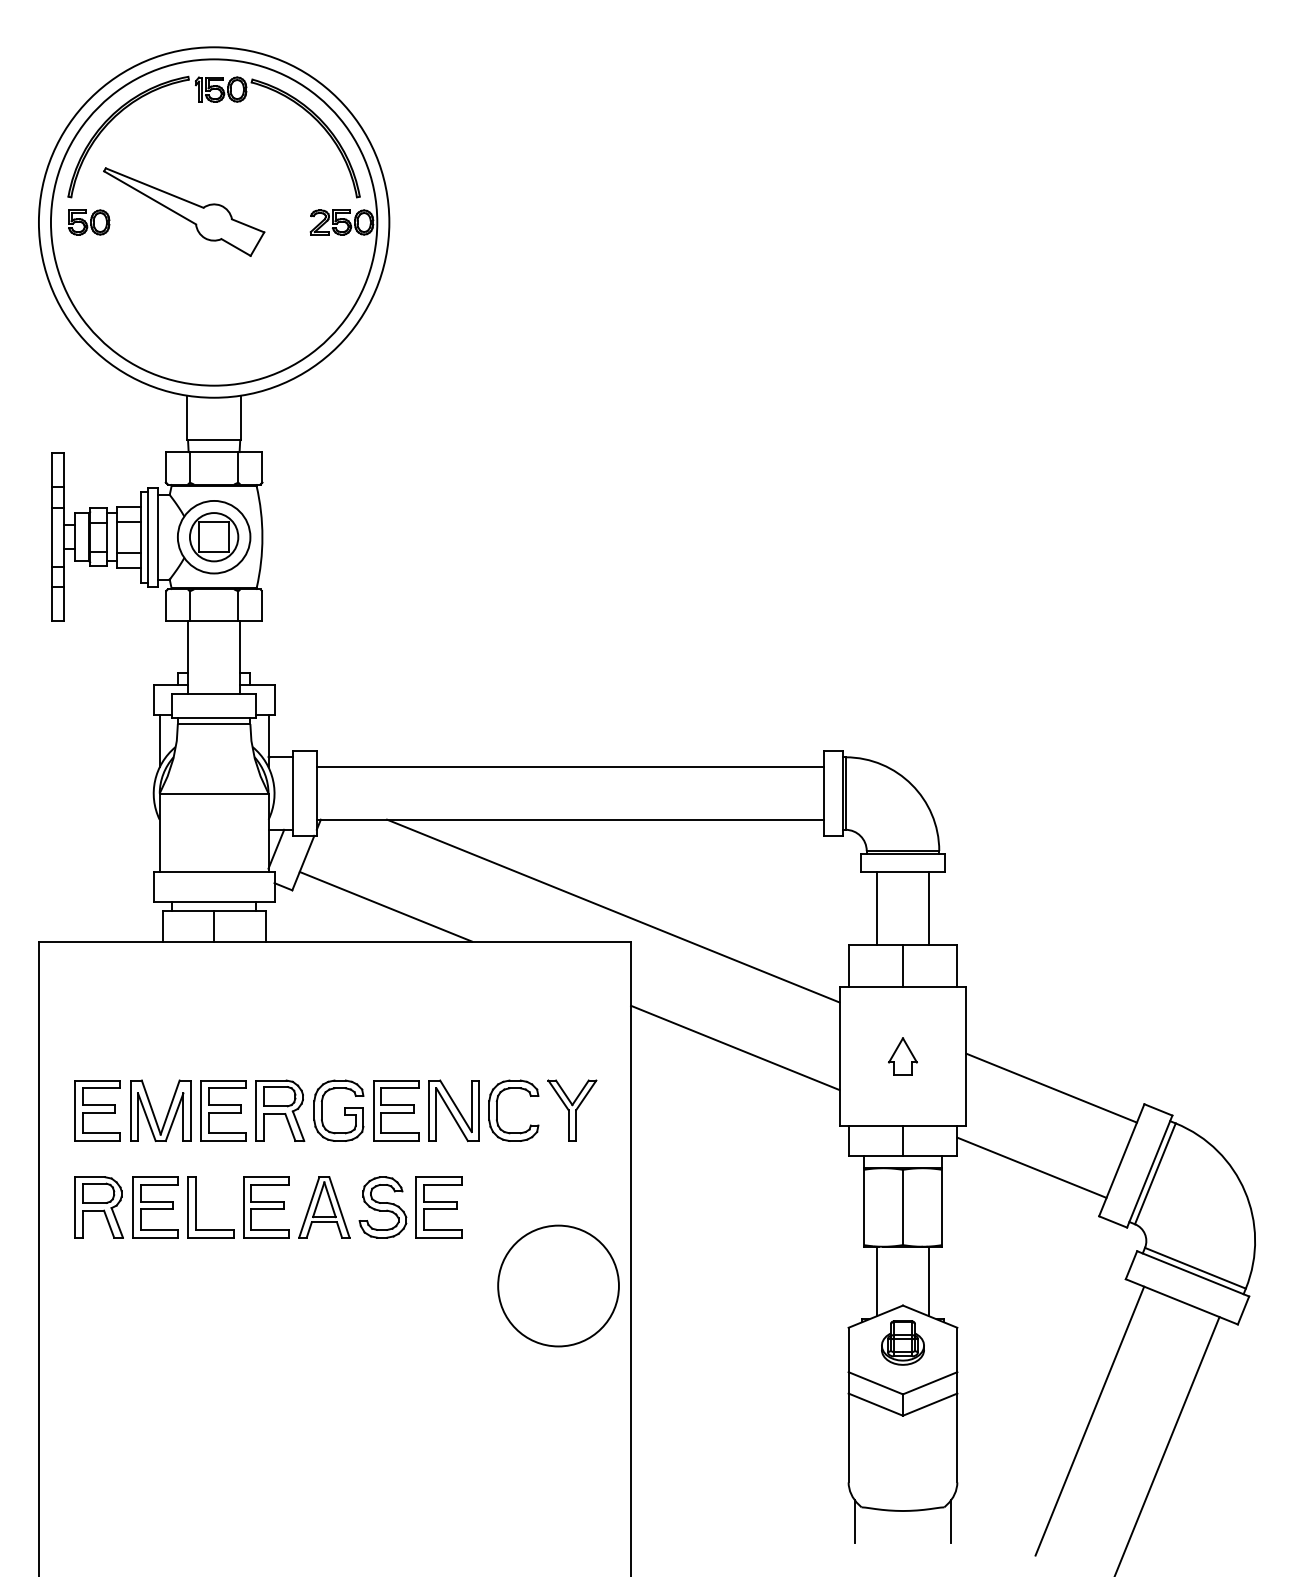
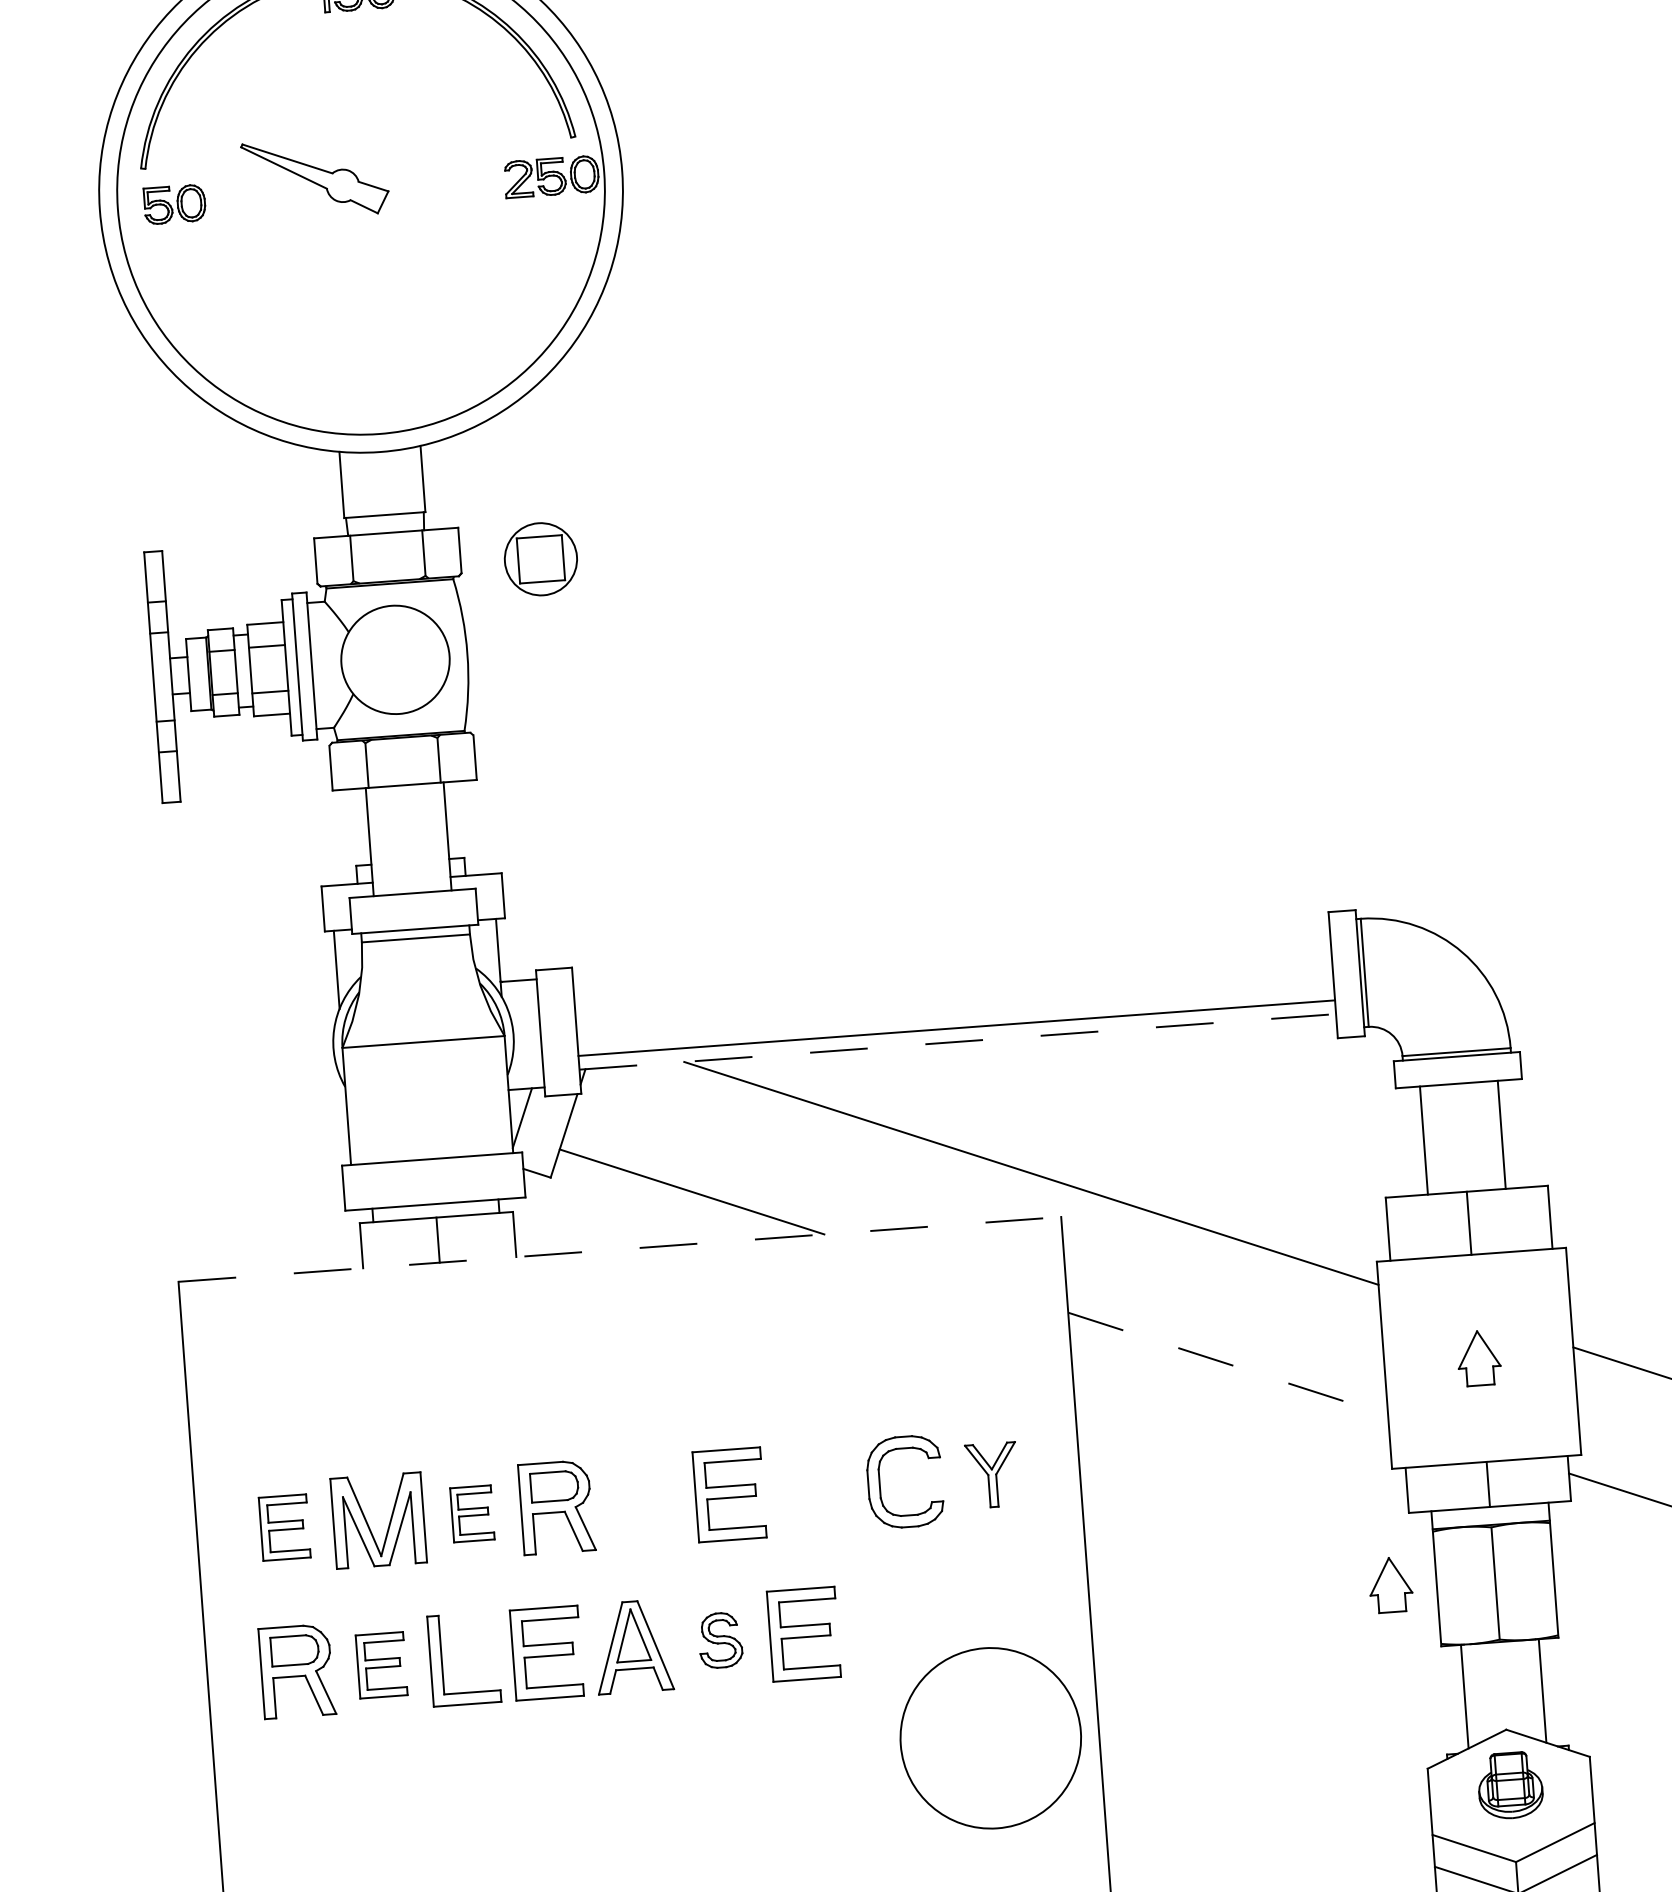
part: (184, 211) -> (315, 177), size x0.6
part: (214, 537) -> (541, 559), moved
line: (570, 767) -> (956, 1028), moved
line: (570, 819) -> (957, 1041), solid -> dashed
line: (335, 941) -> (620, 1249), solid -> dashed
line: (735, 1048) -> (1228, 1364), solid -> dashed
part: (97, 1110) -> (284, 1527), size x0.7
part: (223, 1110) -> (472, 1513), size x0.6
part: (338, 1110) -> (643, 1500), removed
part: (453, 1110) -> (815, 1488), removed
part: (572, 1110) -> (992, 1475), size x0.7
part: (832, 1203) -> (1390, 1585), added
part: (155, 1207) -> (381, 1665), size x0.7
part: (382, 1207) -> (719, 1640), size x0.6

